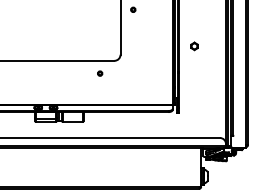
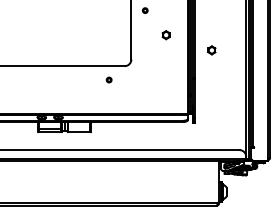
part: (152, 32) -> (166, 35), added

